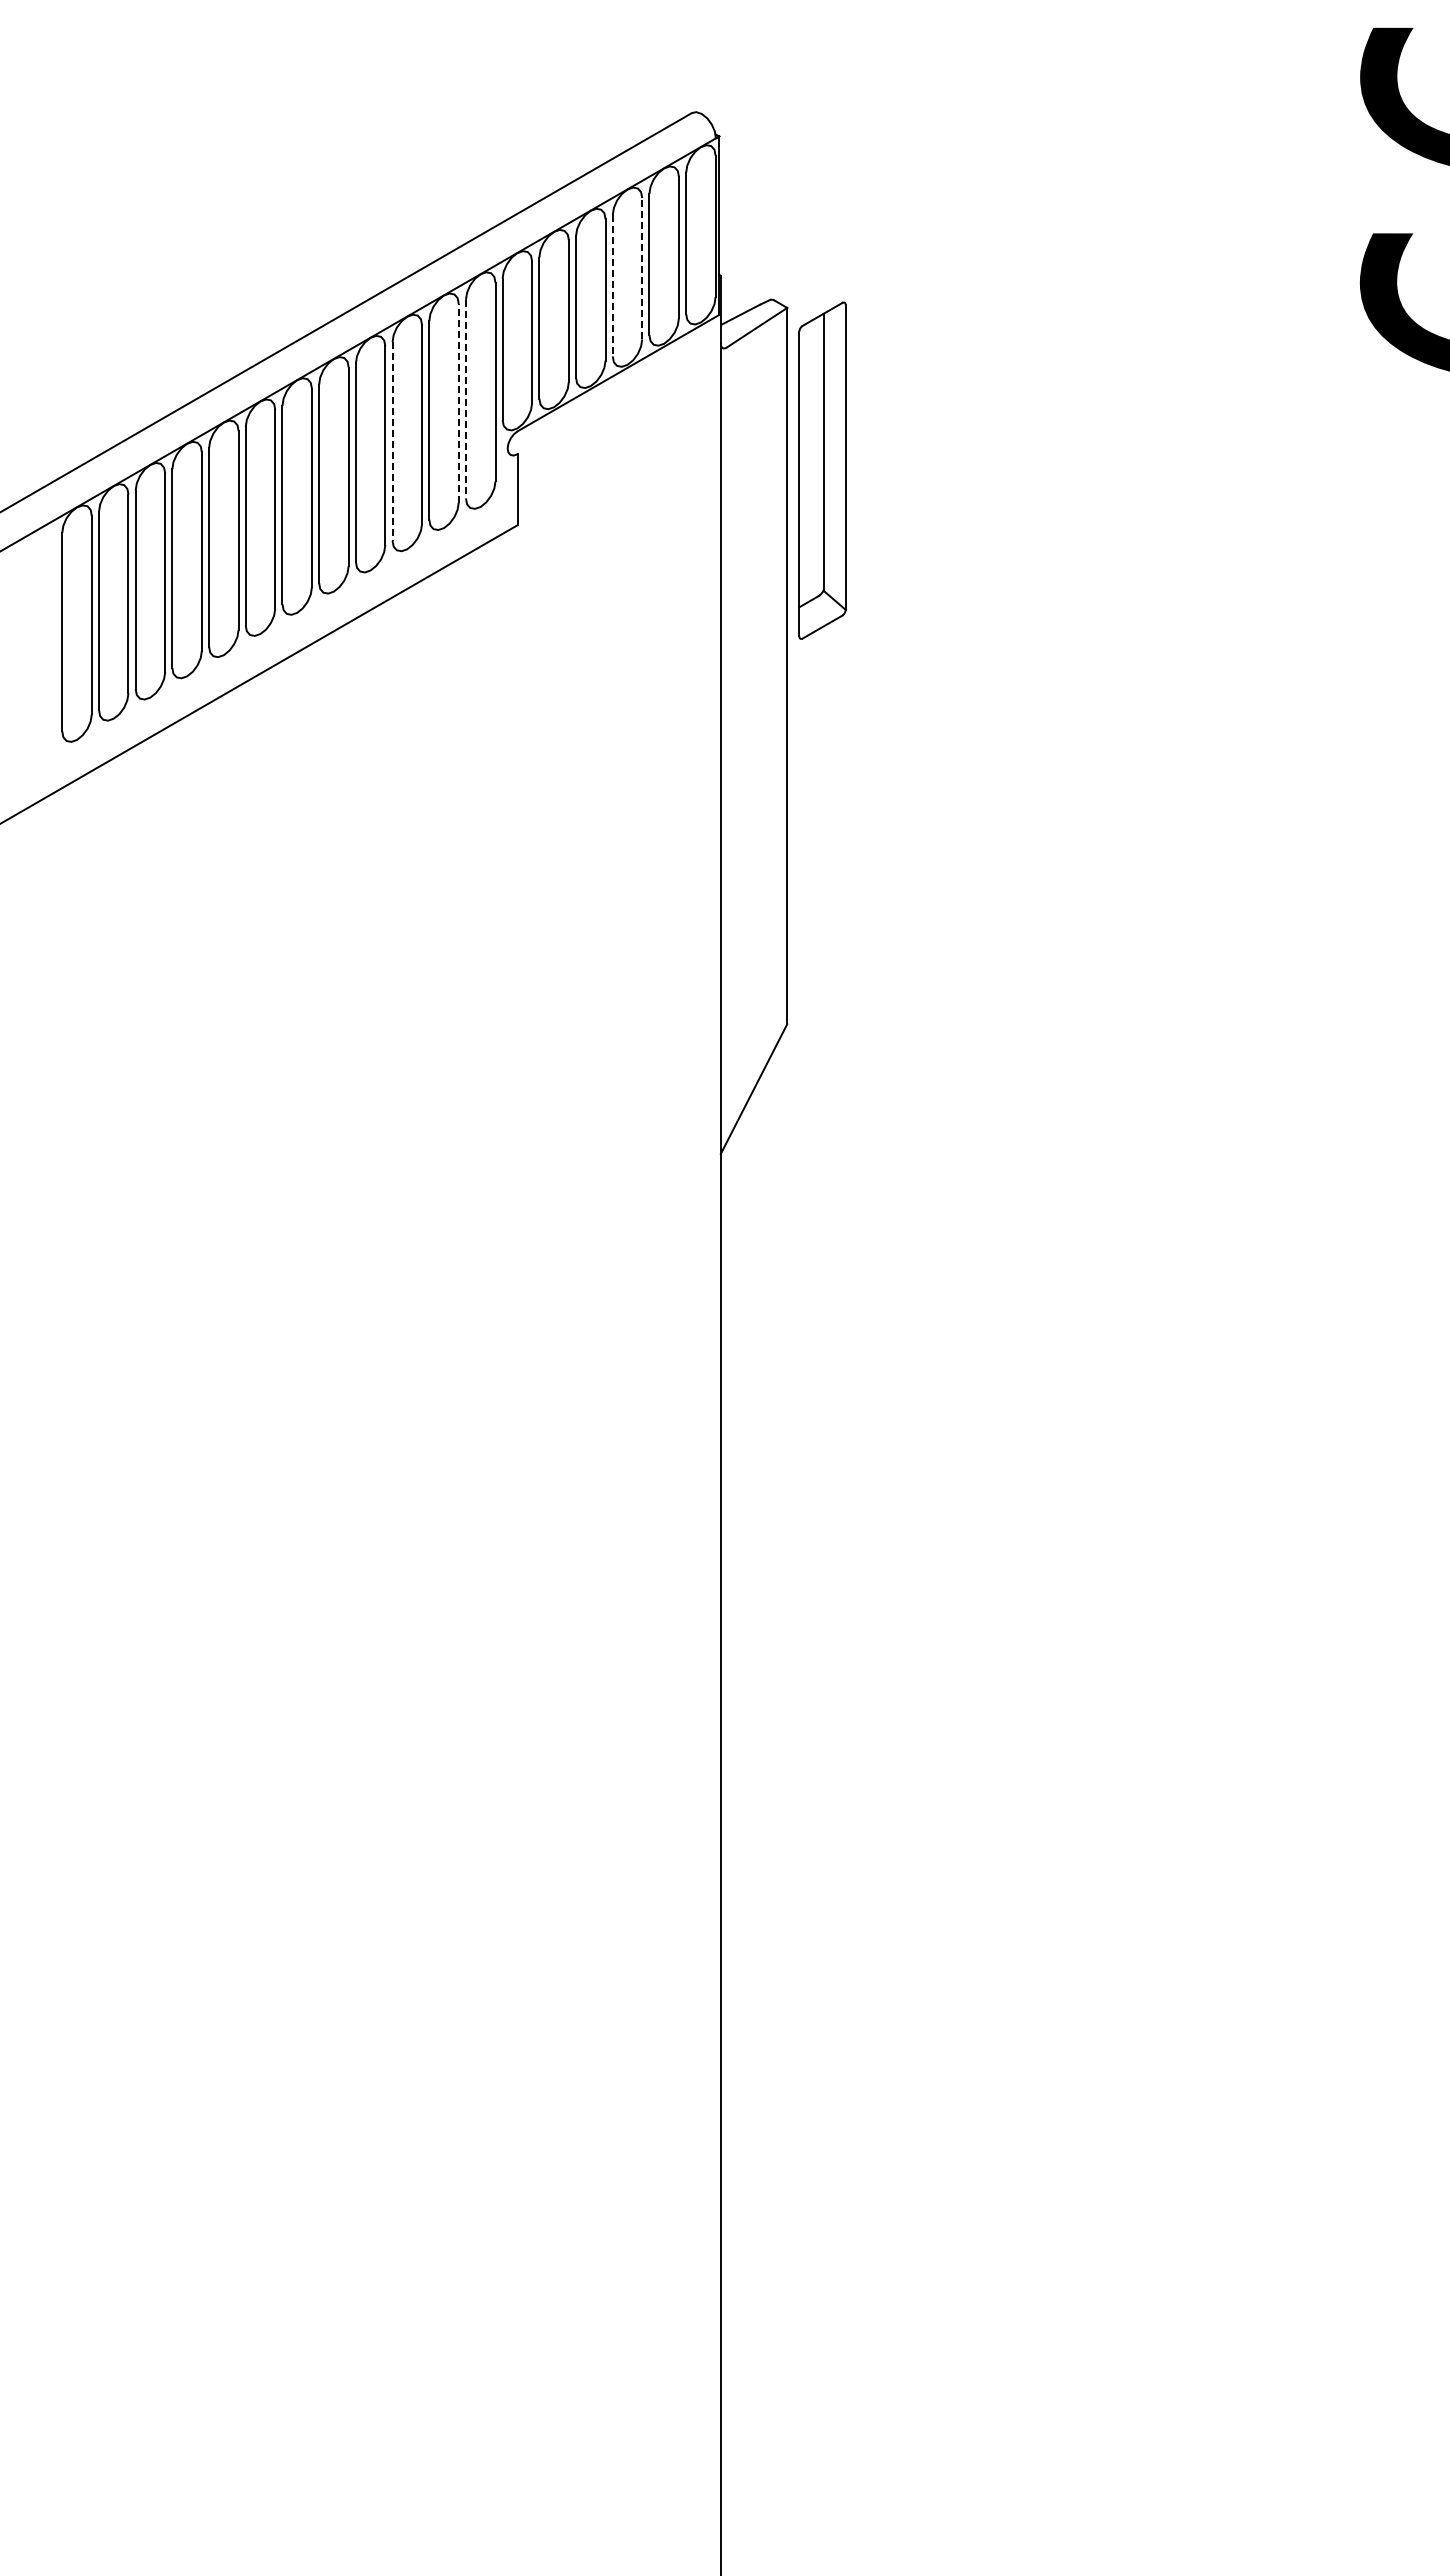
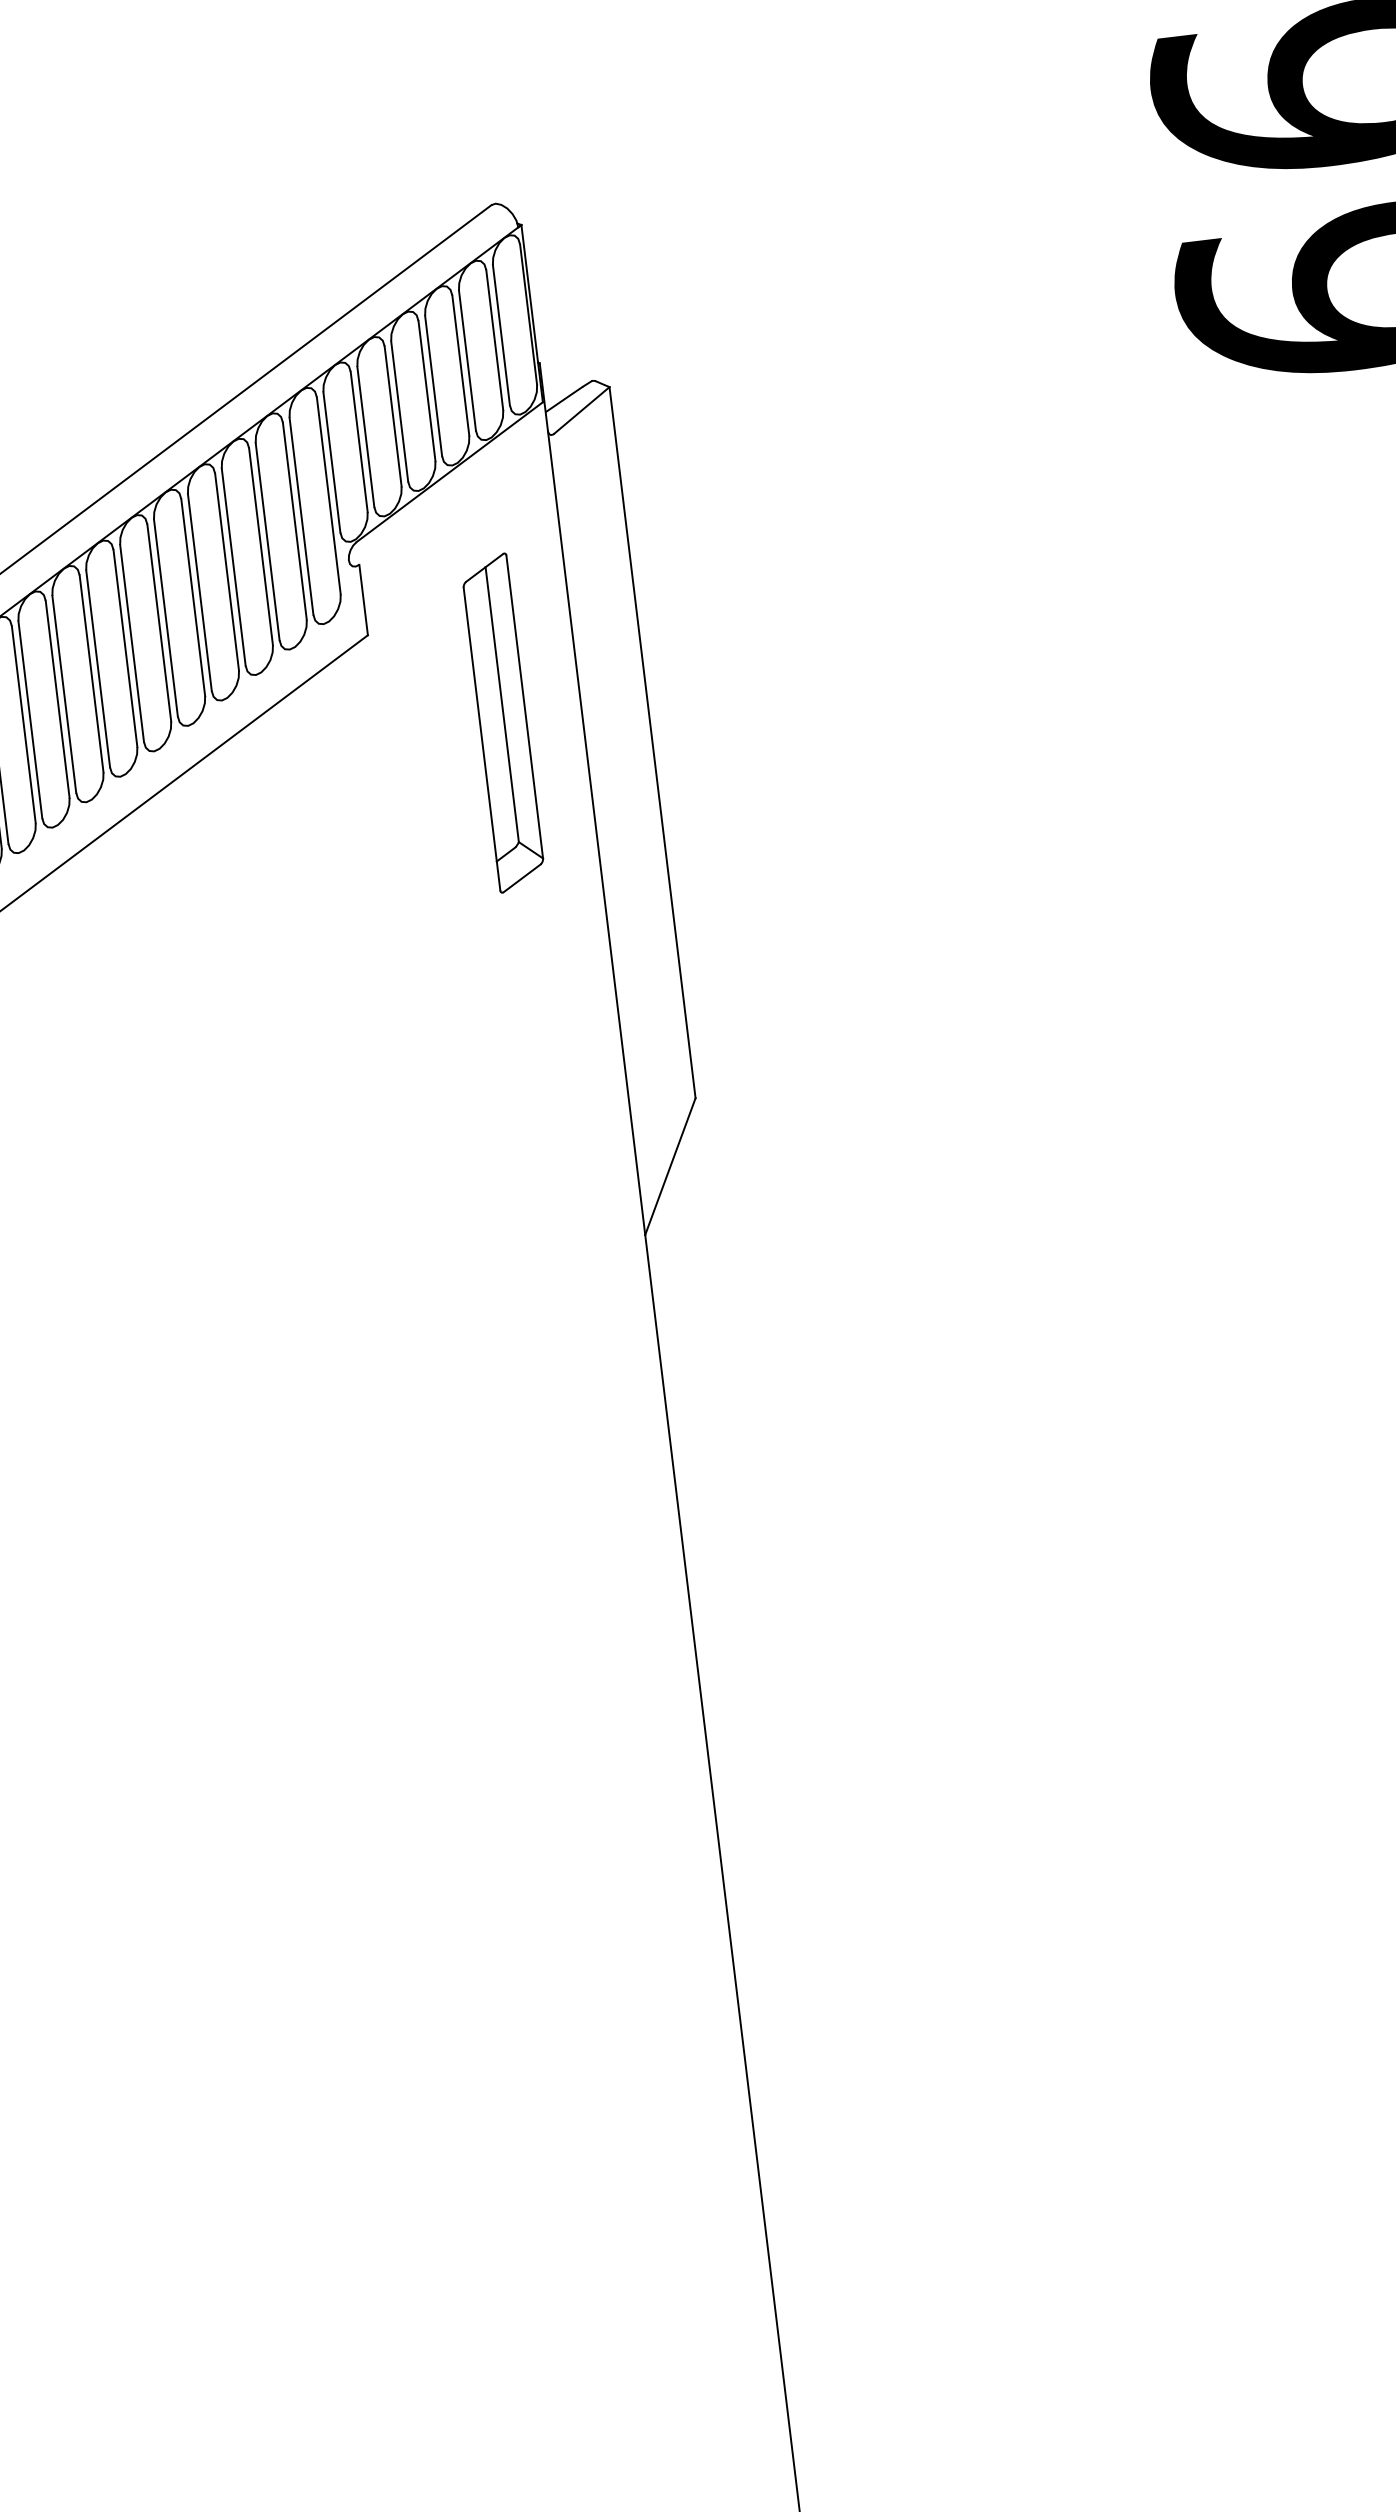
line: (642, 268) -> (461, 365), dashed -> solid
line: (612, 285) -> (433, 385), dashed -> solid
line: (465, 399) -> (301, 516), dashed -> solid
line: (458, 402) -> (294, 520), dashed -> solid
line: (392, 442) -> (233, 568), dashed -> solid
part: (822, 470) -> (503, 722), moved

